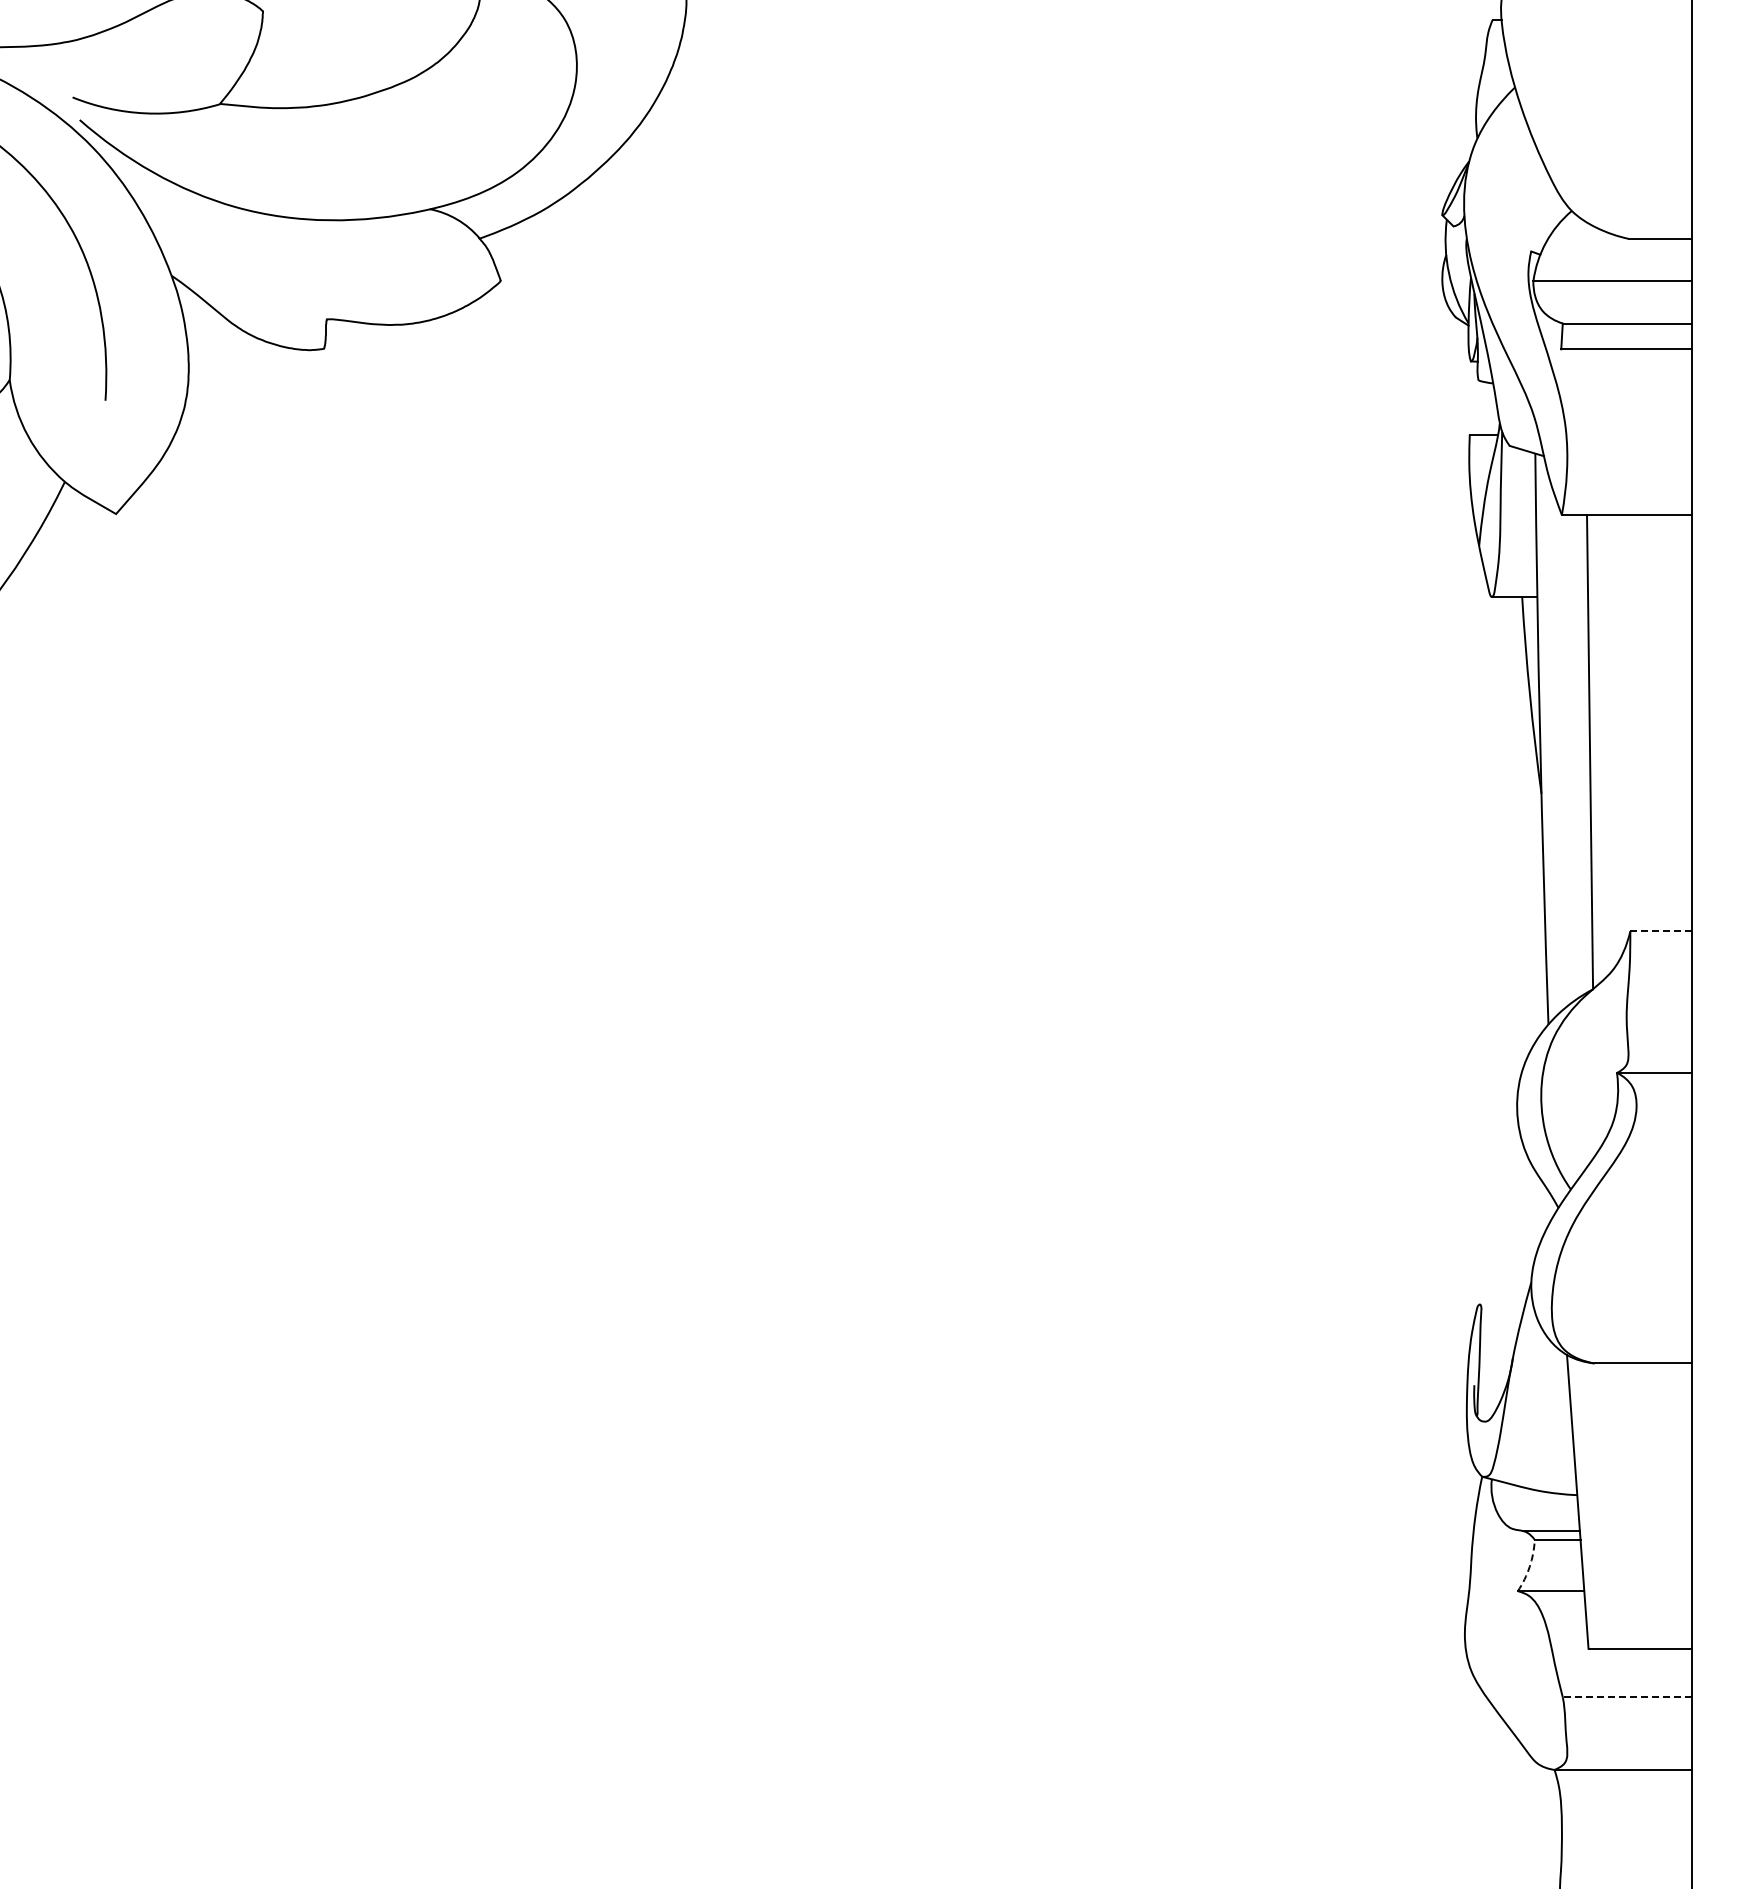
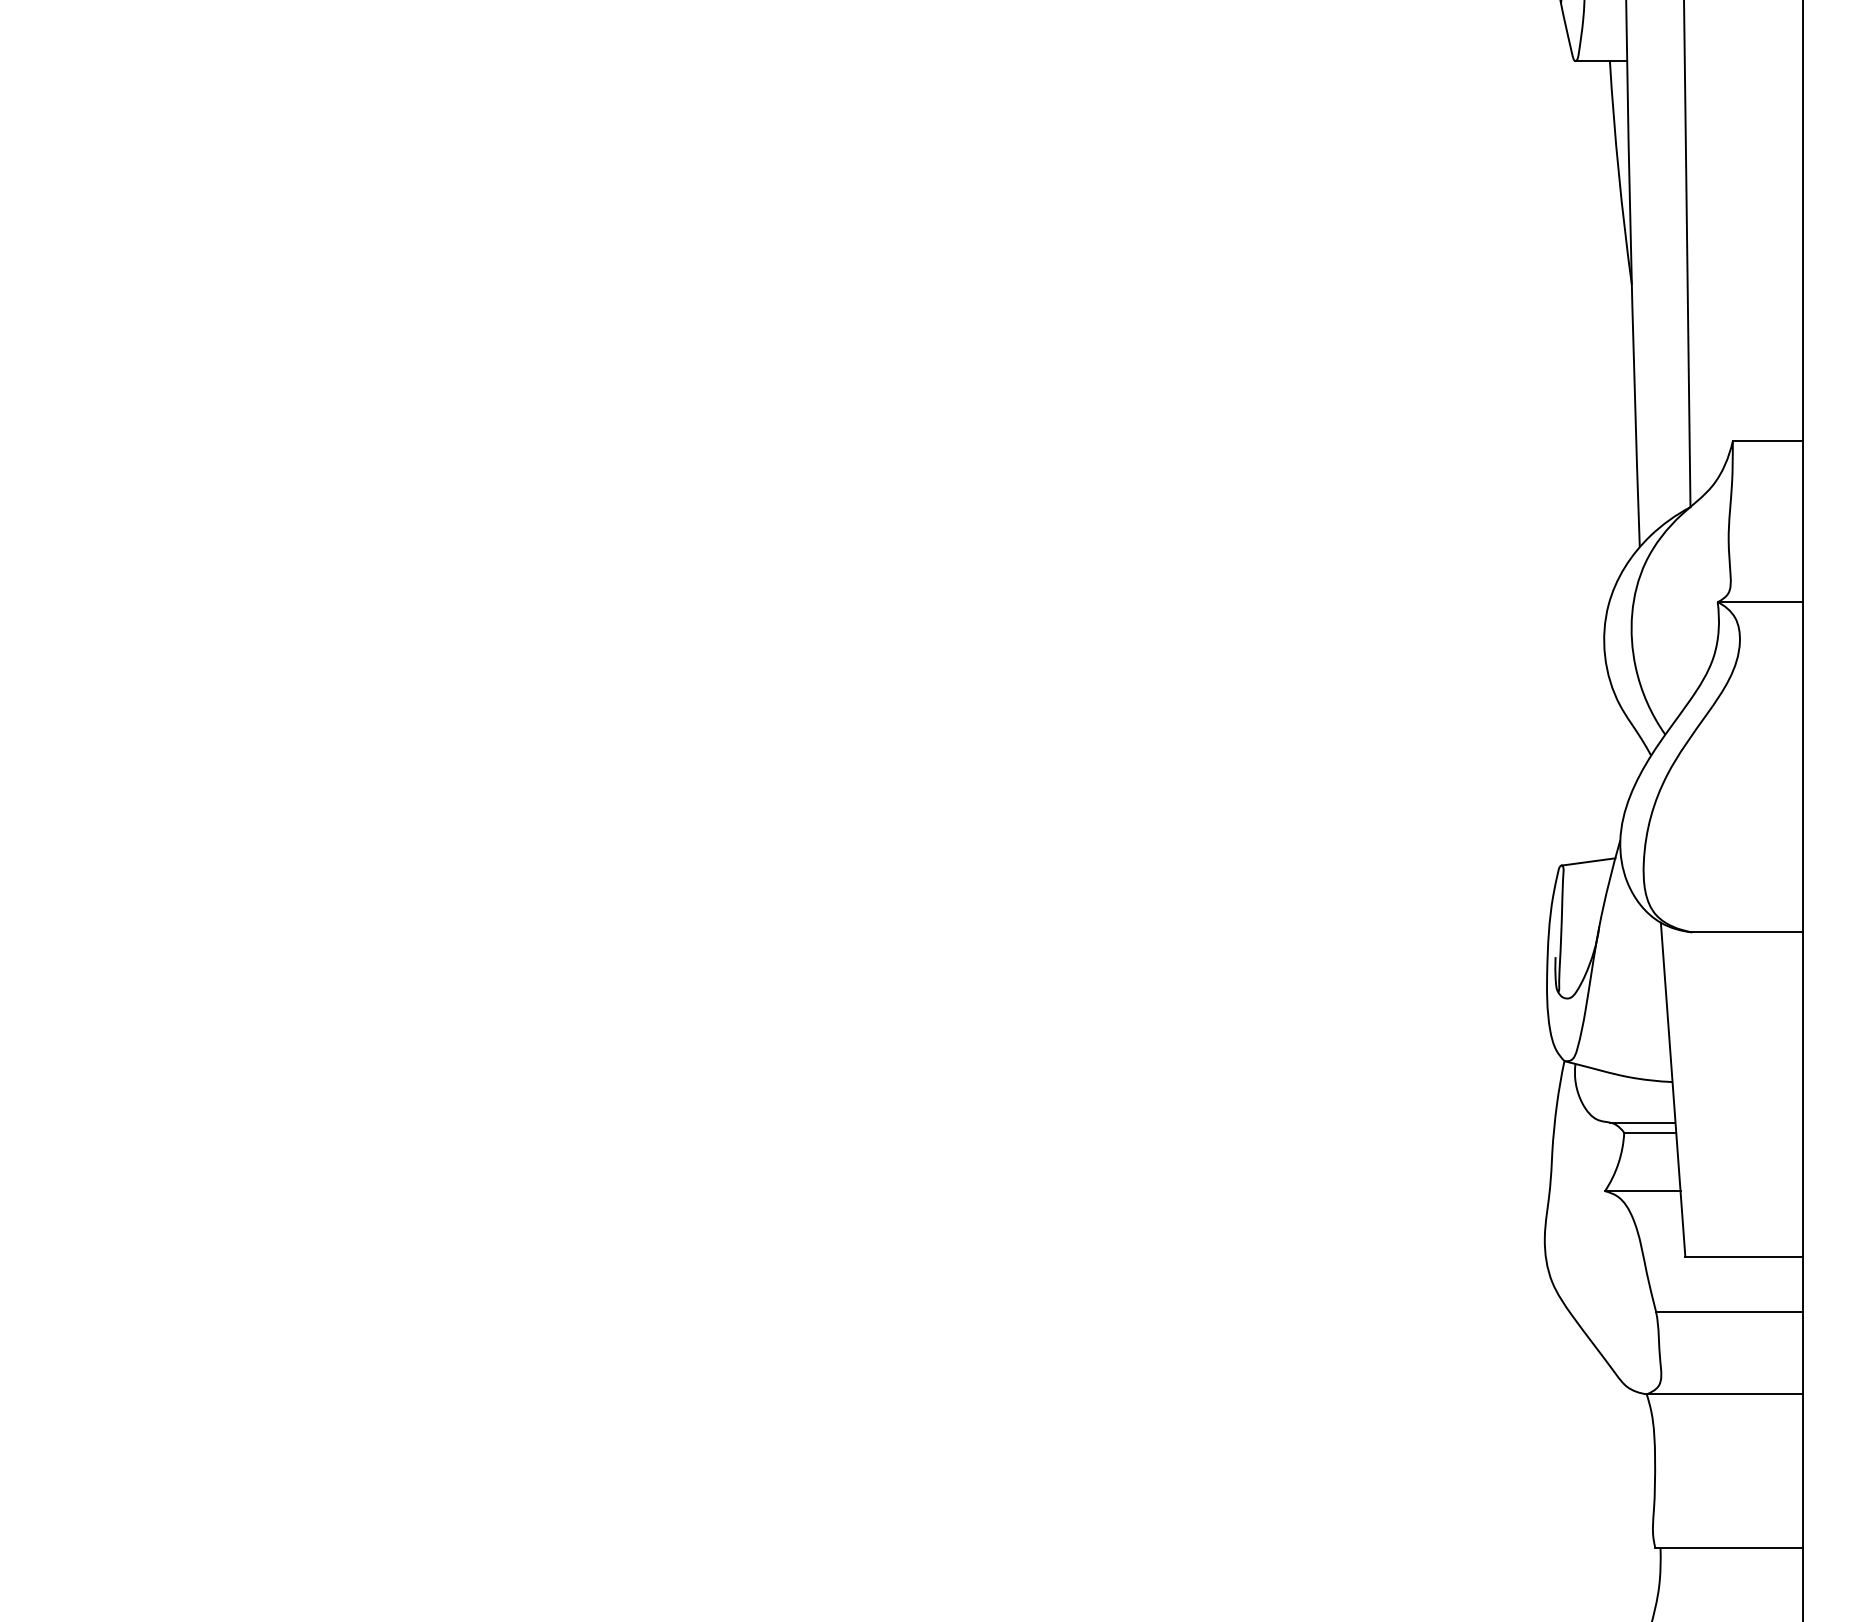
line: (1661, 931) -> (1768, 441), dashed -> solid
line: (1503, 1301) -> (1588, 861), added
arc: (1529, 1566) -> (1618, 1163), dashed -> solid
line: (1627, 1697) -> (1729, 1312), dashed -> solid

